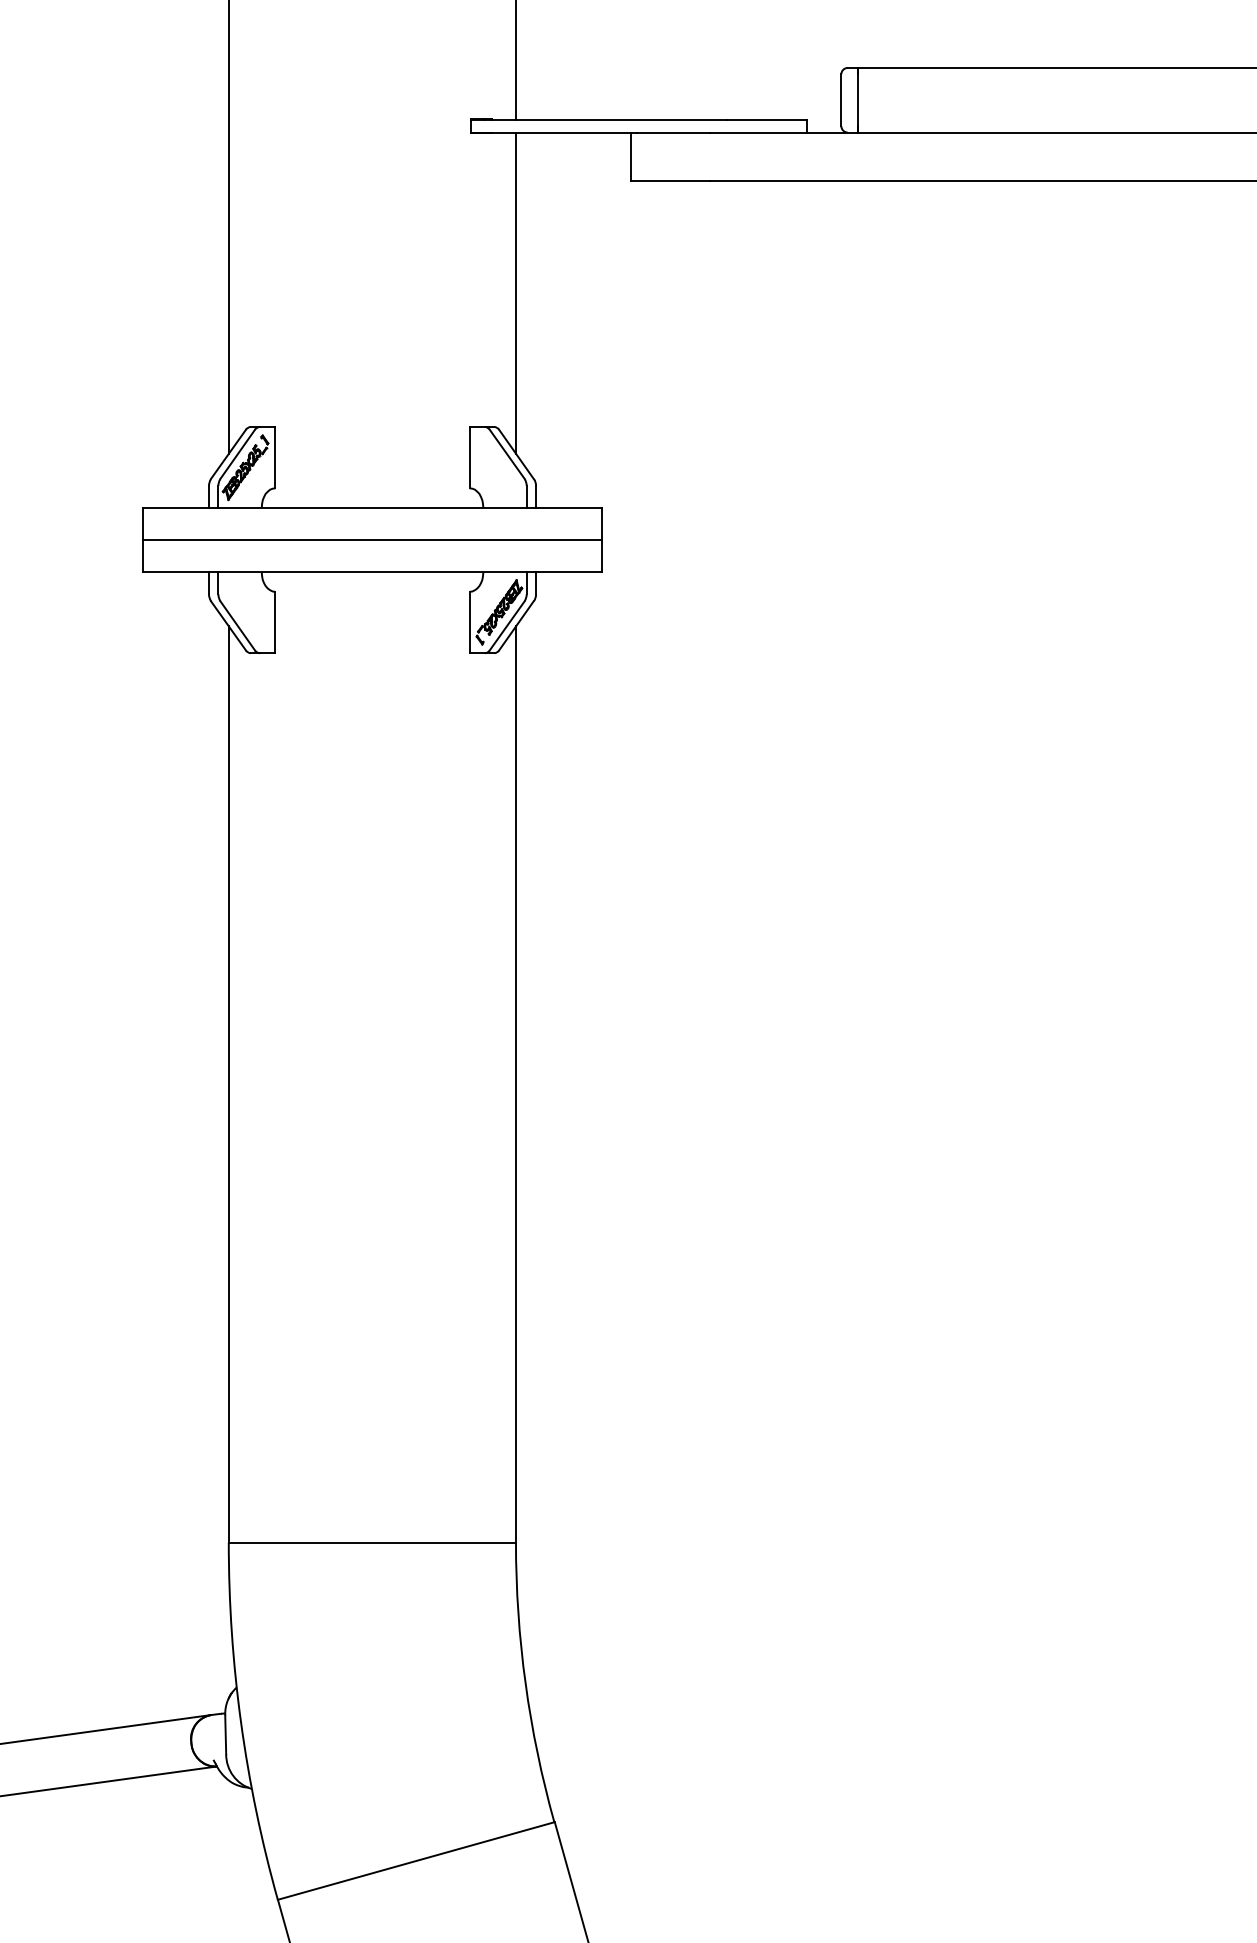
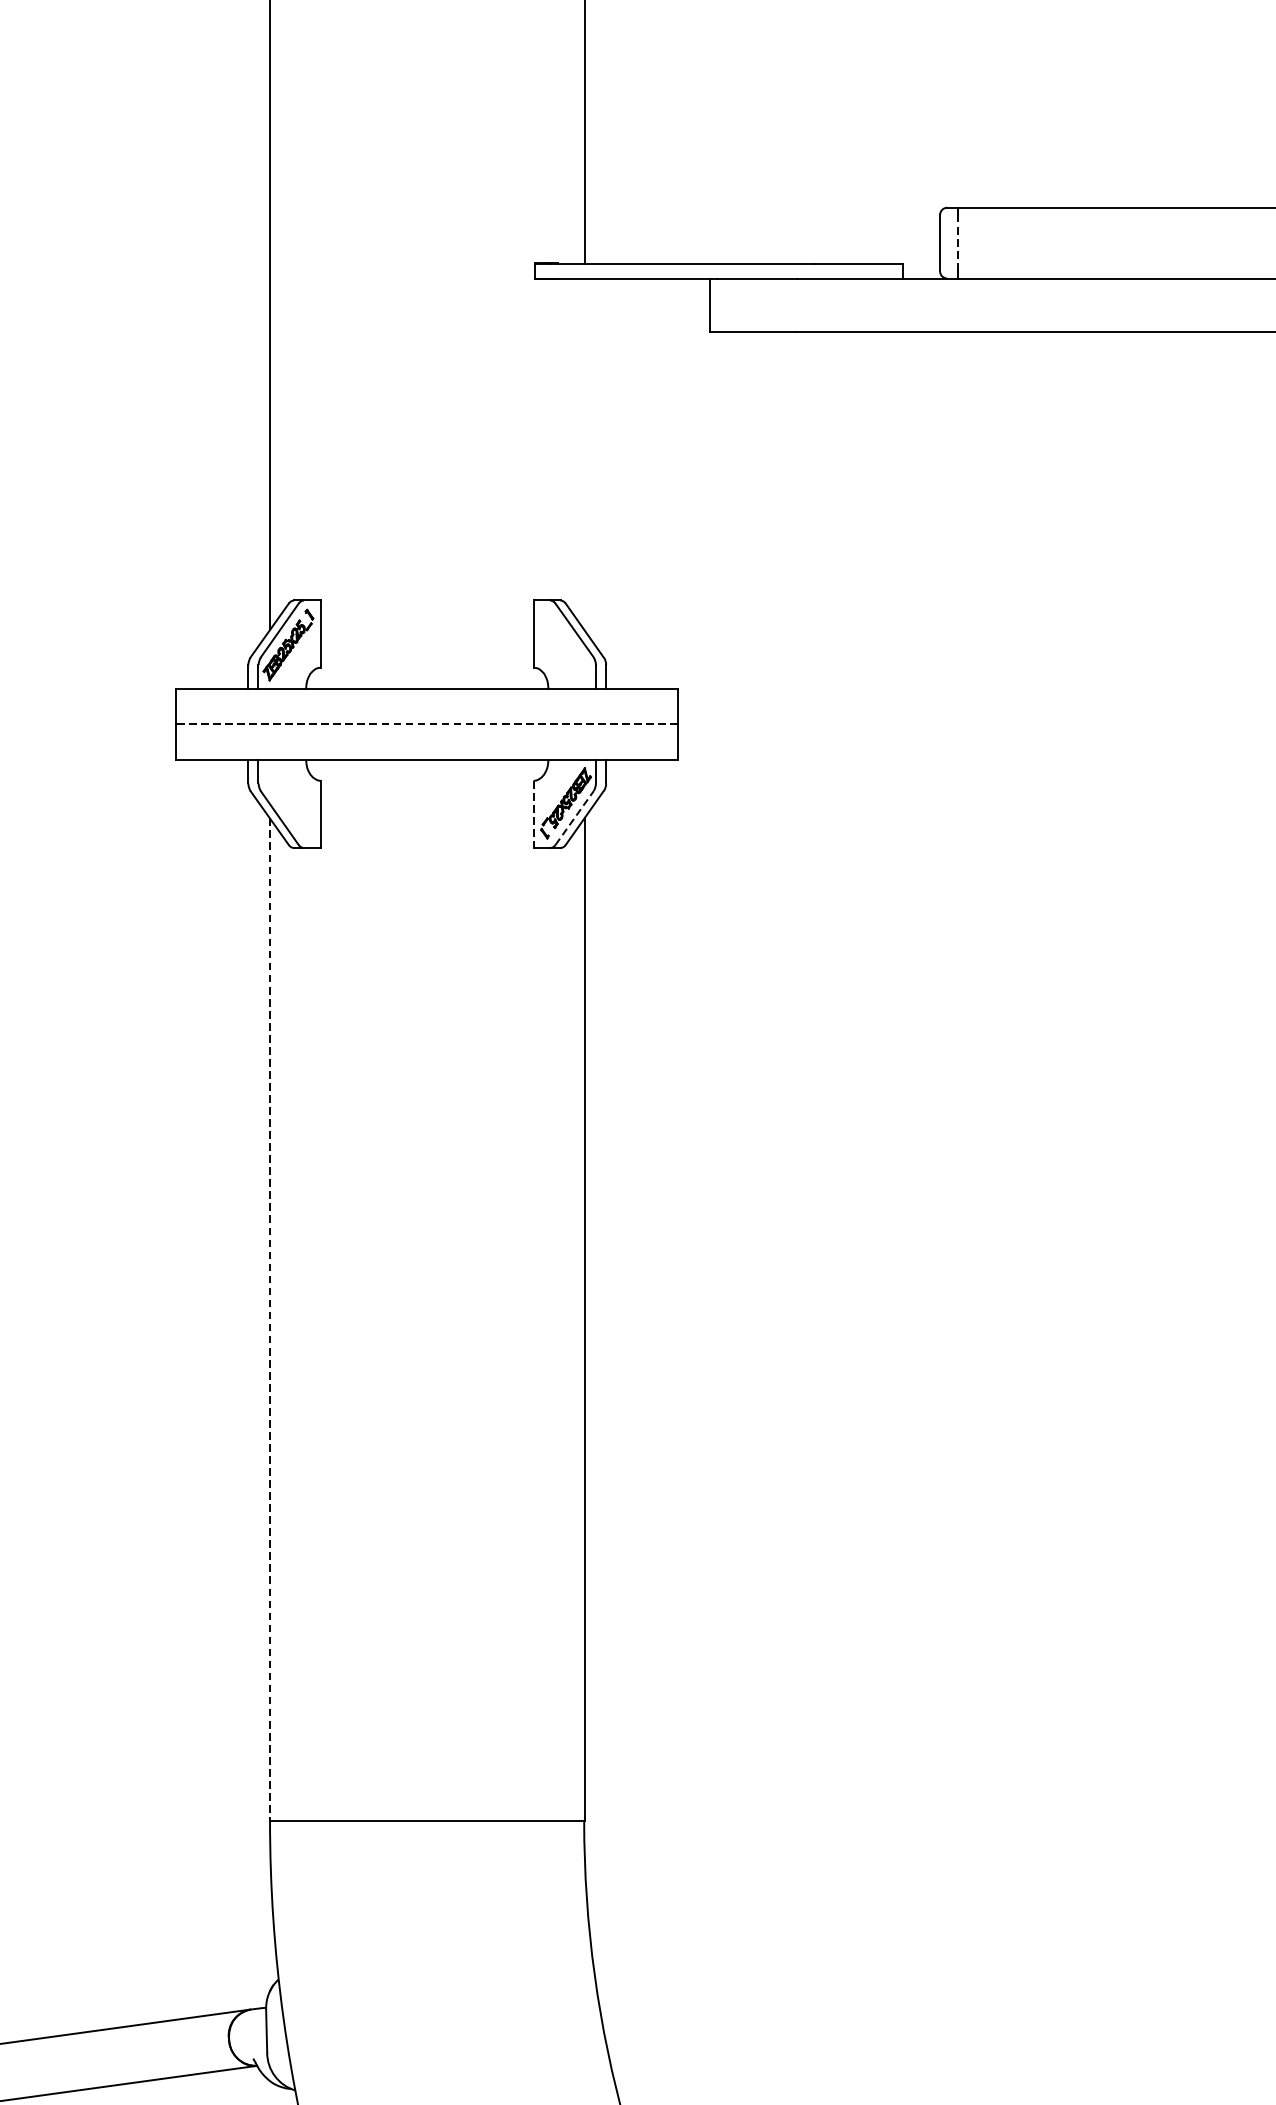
line: (857, 100) -> (957, 243), solid -> dashed
line: (516, 293) -> (584, 454), removed
line: (371, 540) -> (426, 724), solid -> dashed
line: (469, 622) -> (533, 814), solid -> dashed
line: (507, 625) -> (574, 817), solid -> dashed
line: (228, 1084) -> (269, 1319), solid -> dashed

